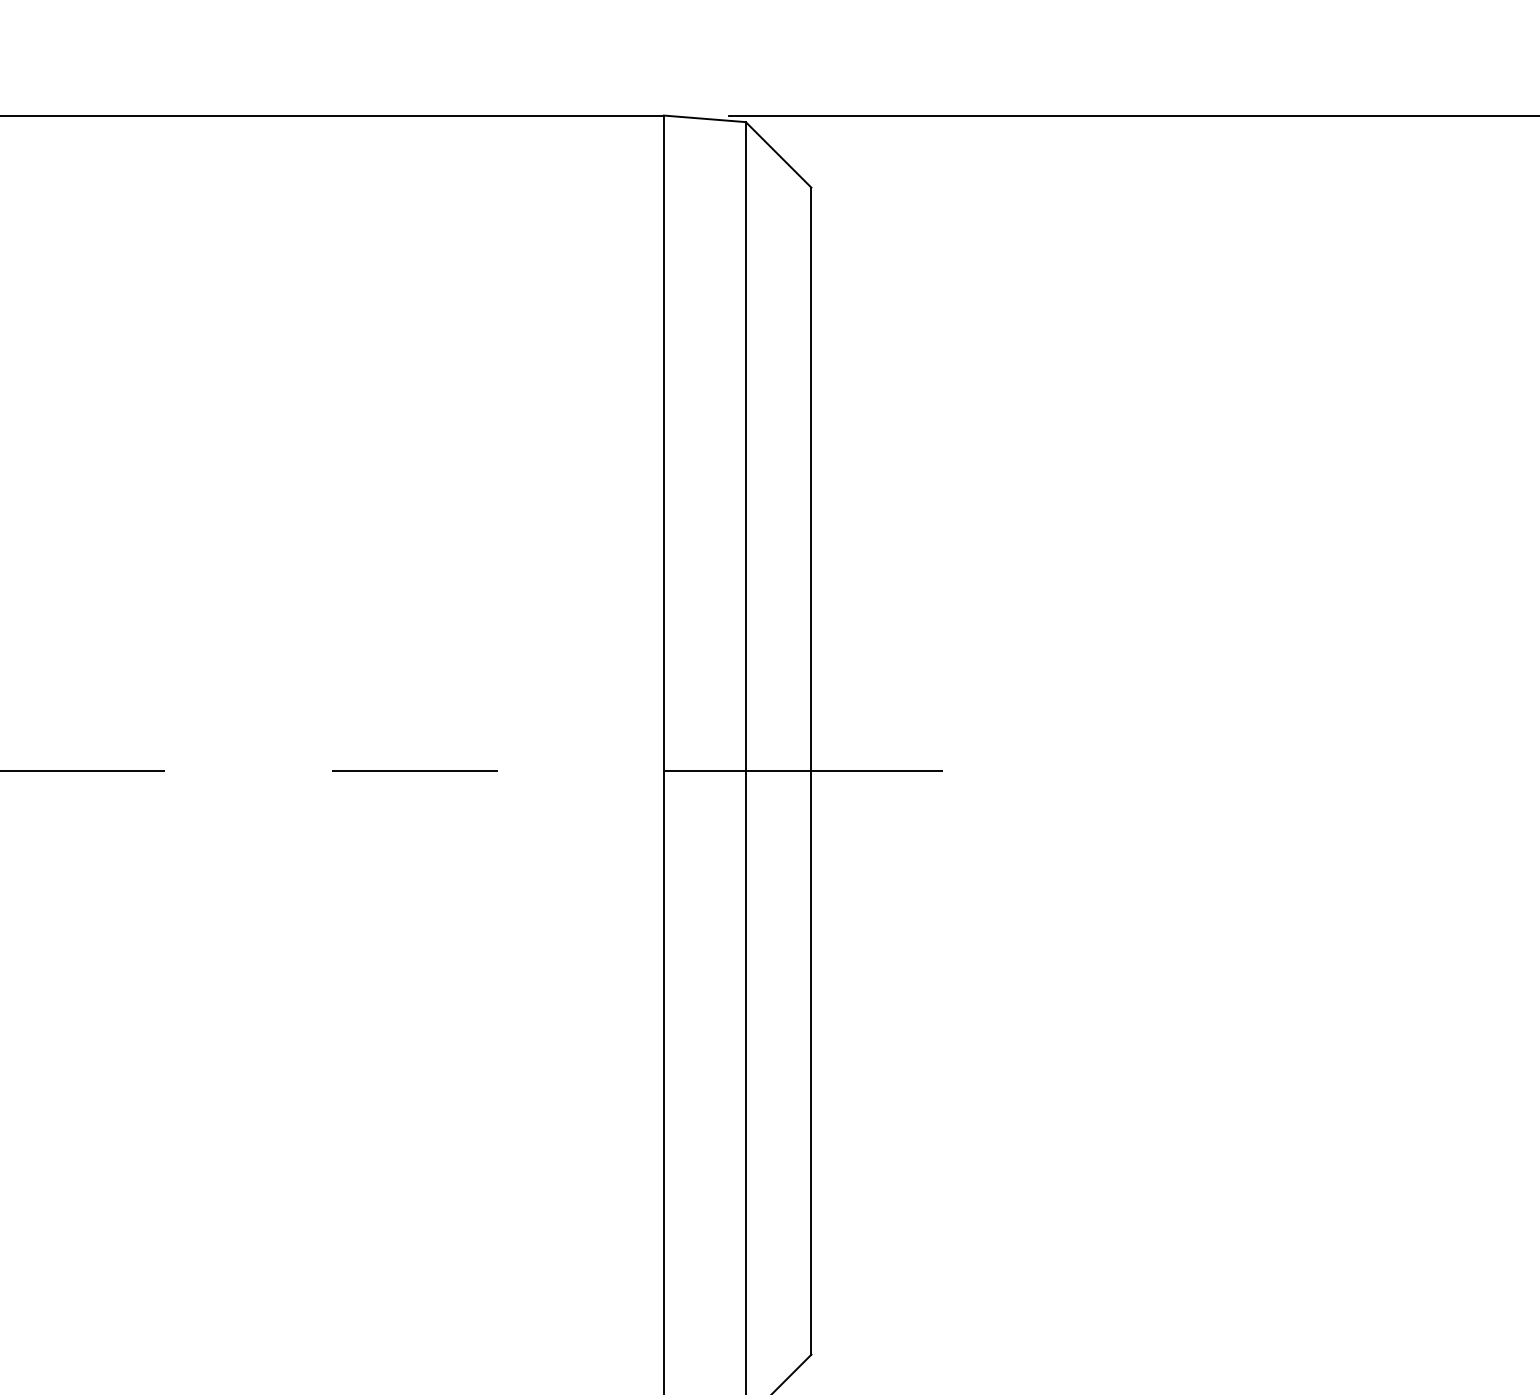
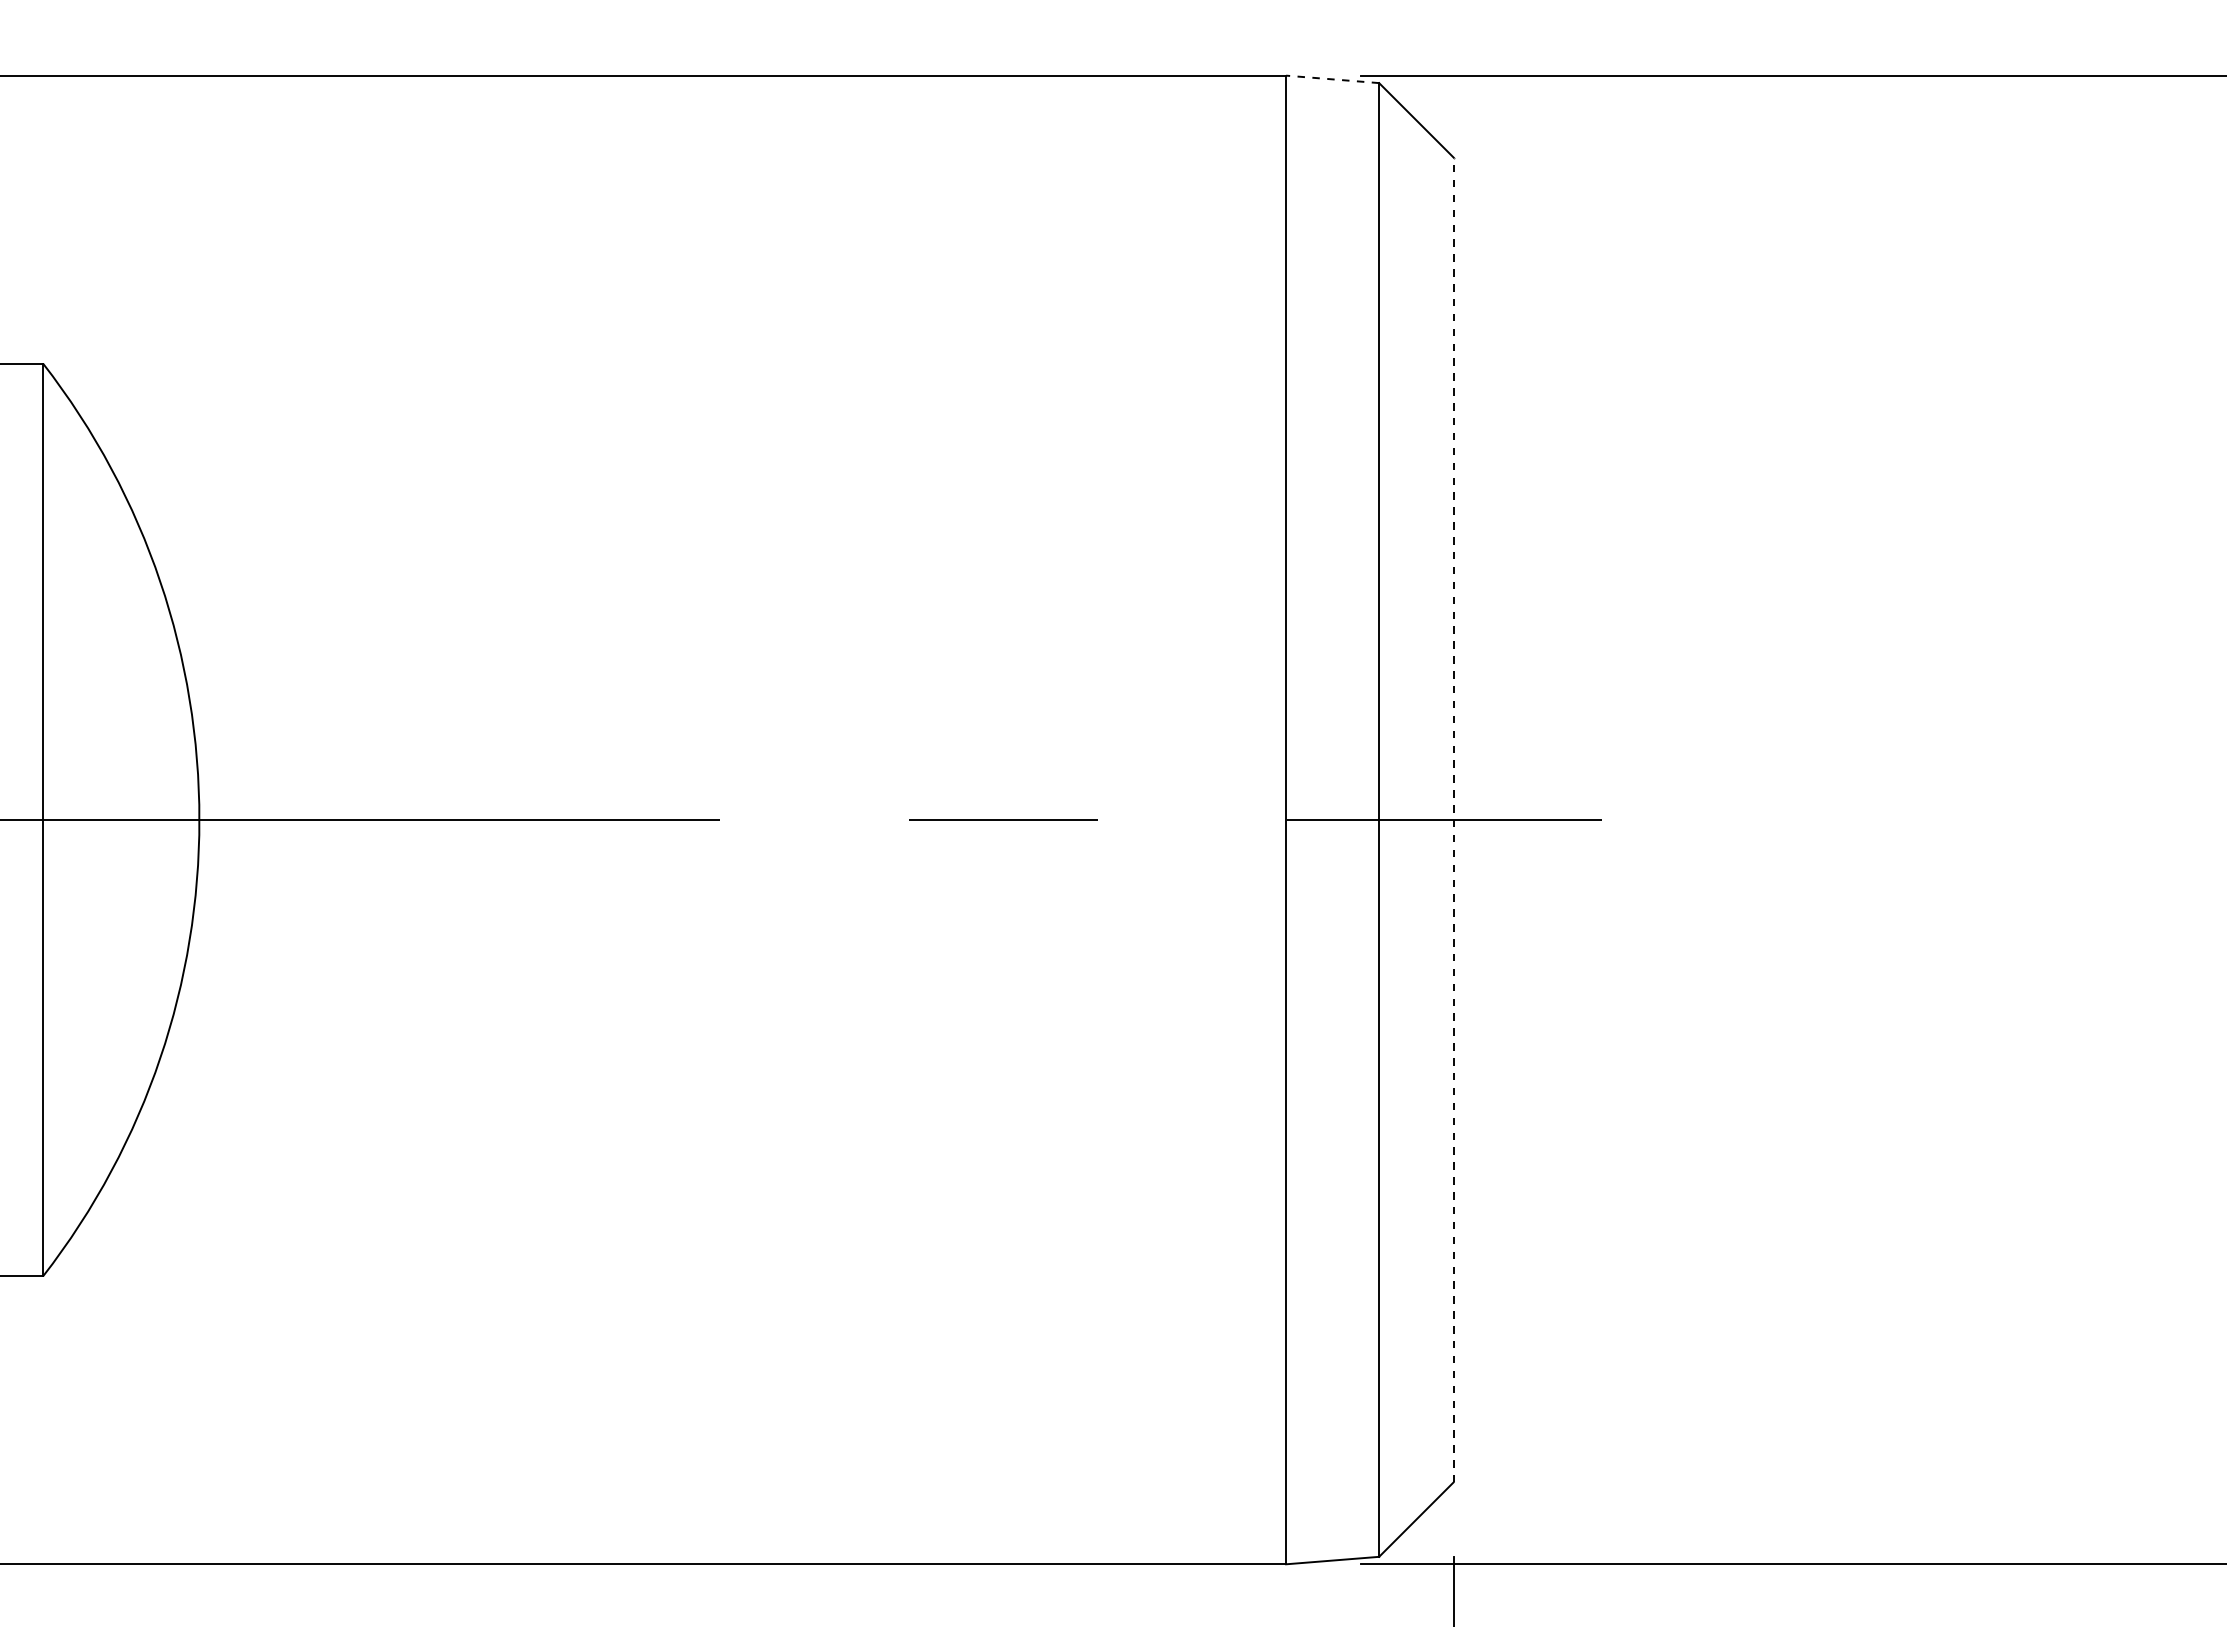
line: (704, 118) -> (1332, 79), solid -> dashed
line: (811, 770) -> (1453, 819), solid -> dashed

